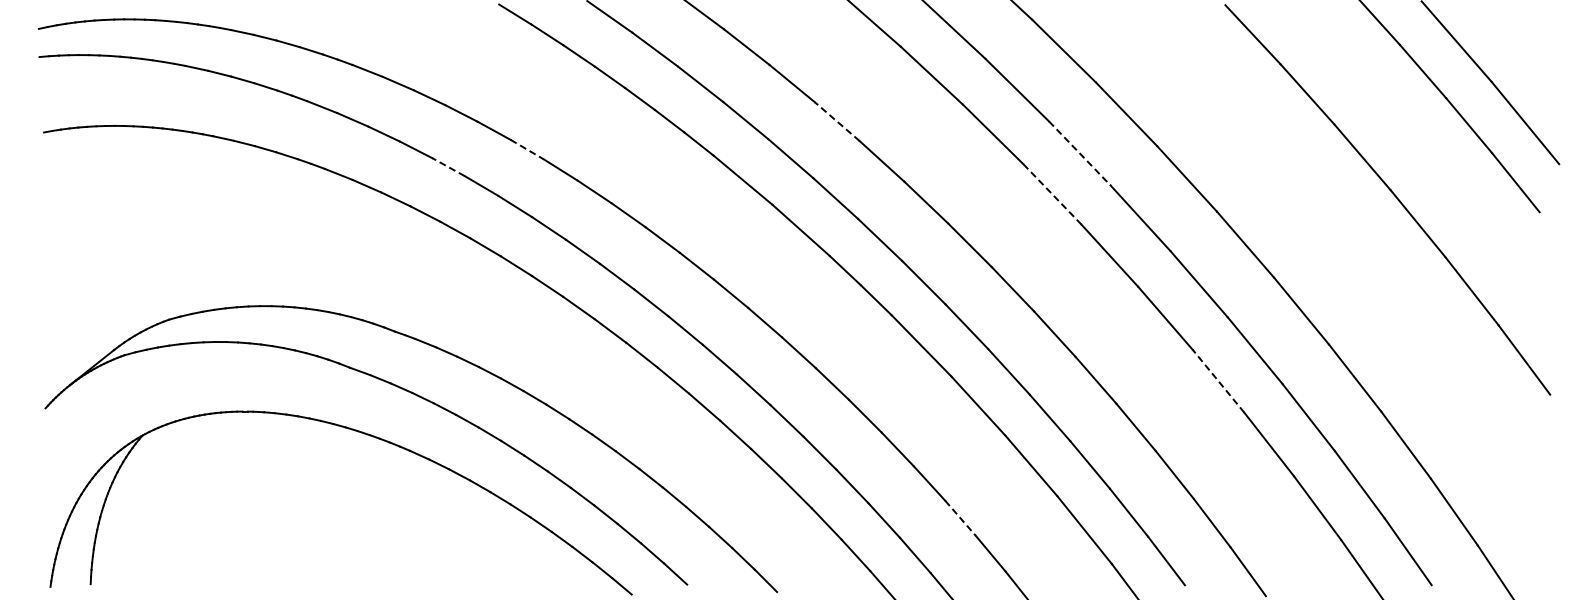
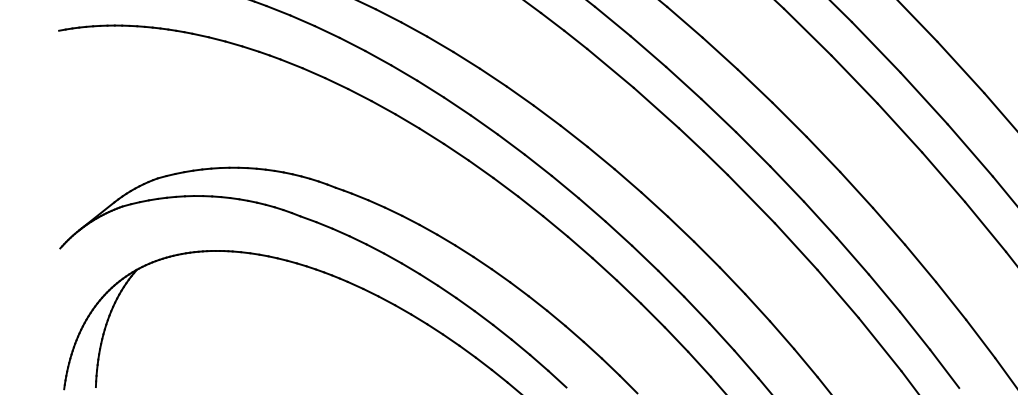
line: (837, 121) -> (685, 22), dashed -> solid
line: (527, 149) -> (440, 44), dashed -> solid
line: (1079, 153) -> (875, 47), dashed -> solid
line: (448, 167) -> (378, 58), dashed -> solid
line: (1052, 193) -> (854, 78), dashed -> solid
line: (1218, 381) -> (985, 227), dashed -> solid
line: (960, 518) -> (782, 335), dashed -> solid

